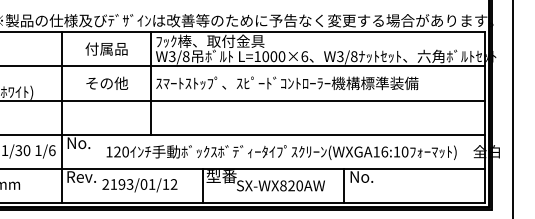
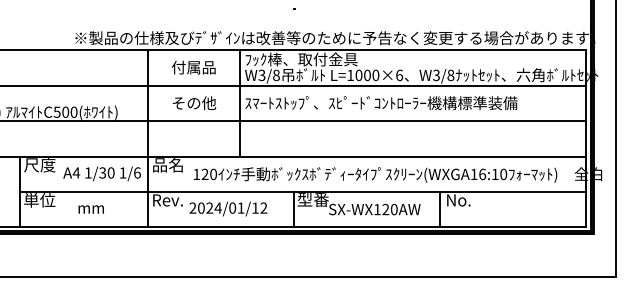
text: (81, 143) -> (167, 165), No. -> 品名
text: (121, 183) -> (209, 207), 2193/01/12 -> 2024/01/12
text: (283, 185) -> (377, 209), SX-WX820AW -> SX-WX120AW

